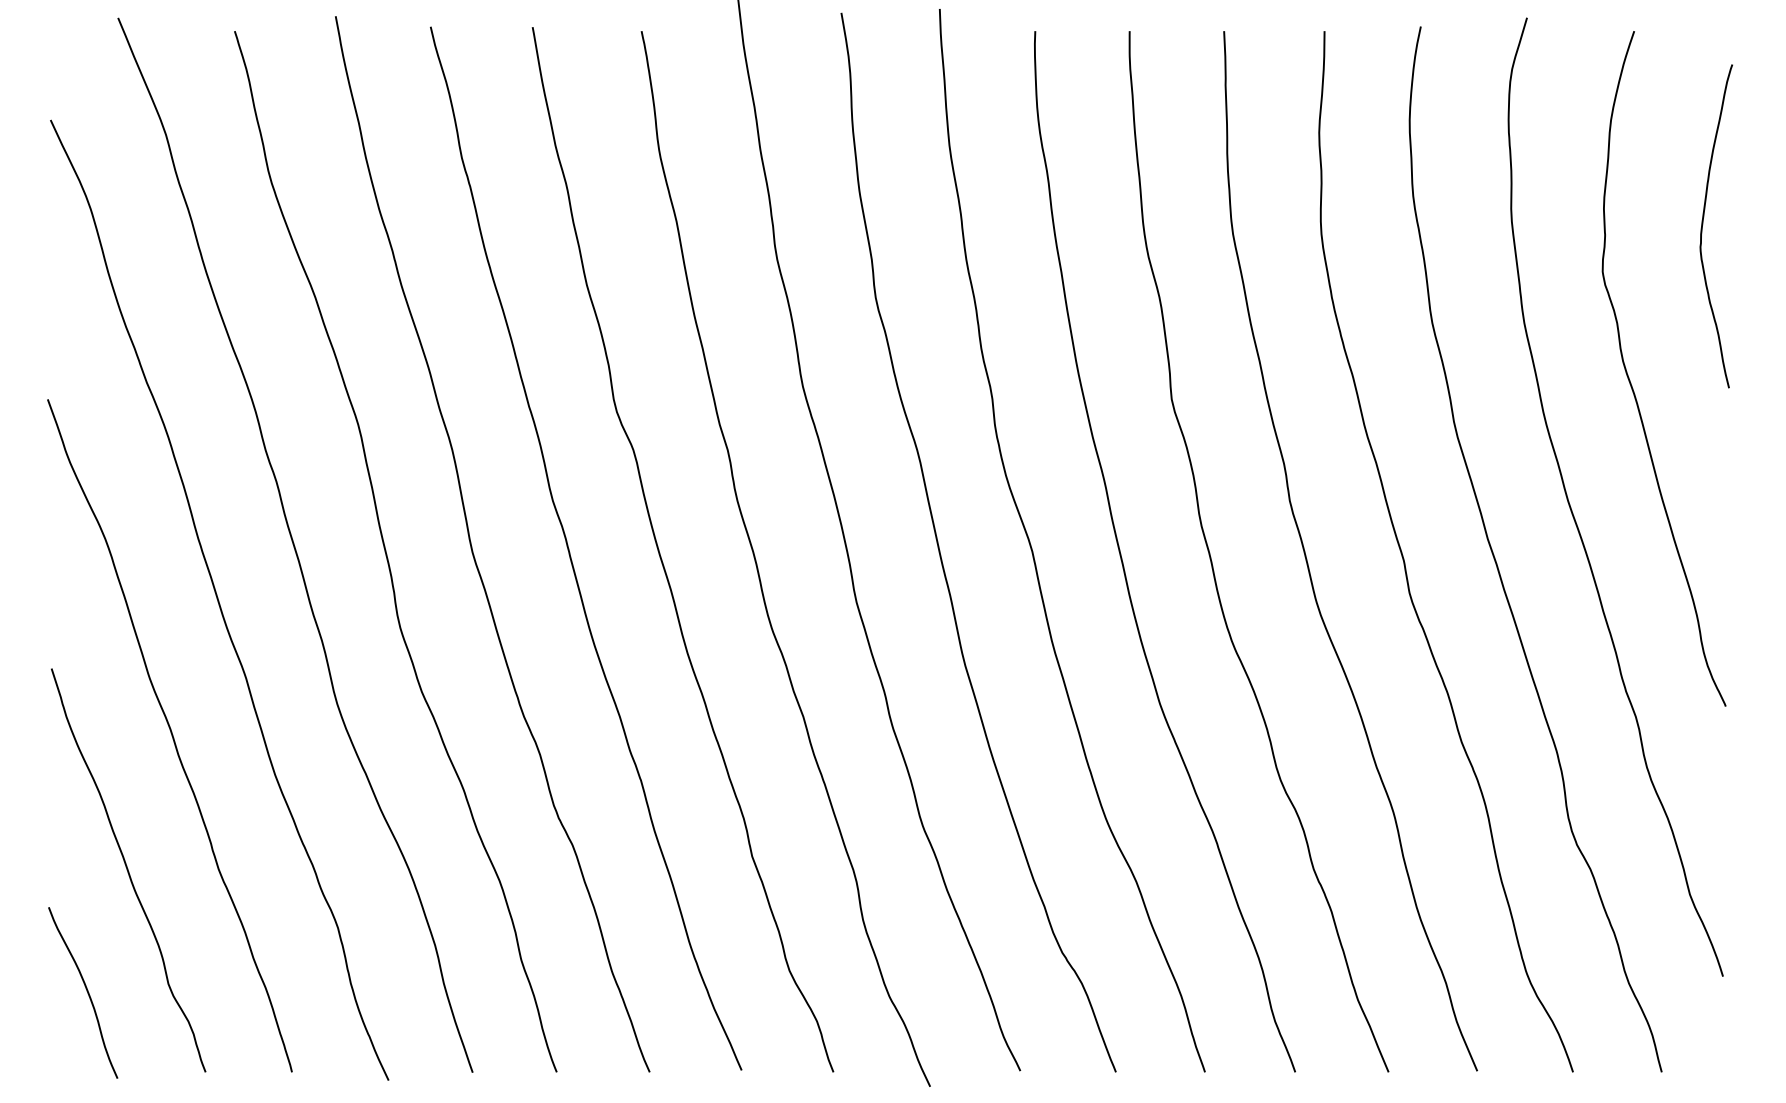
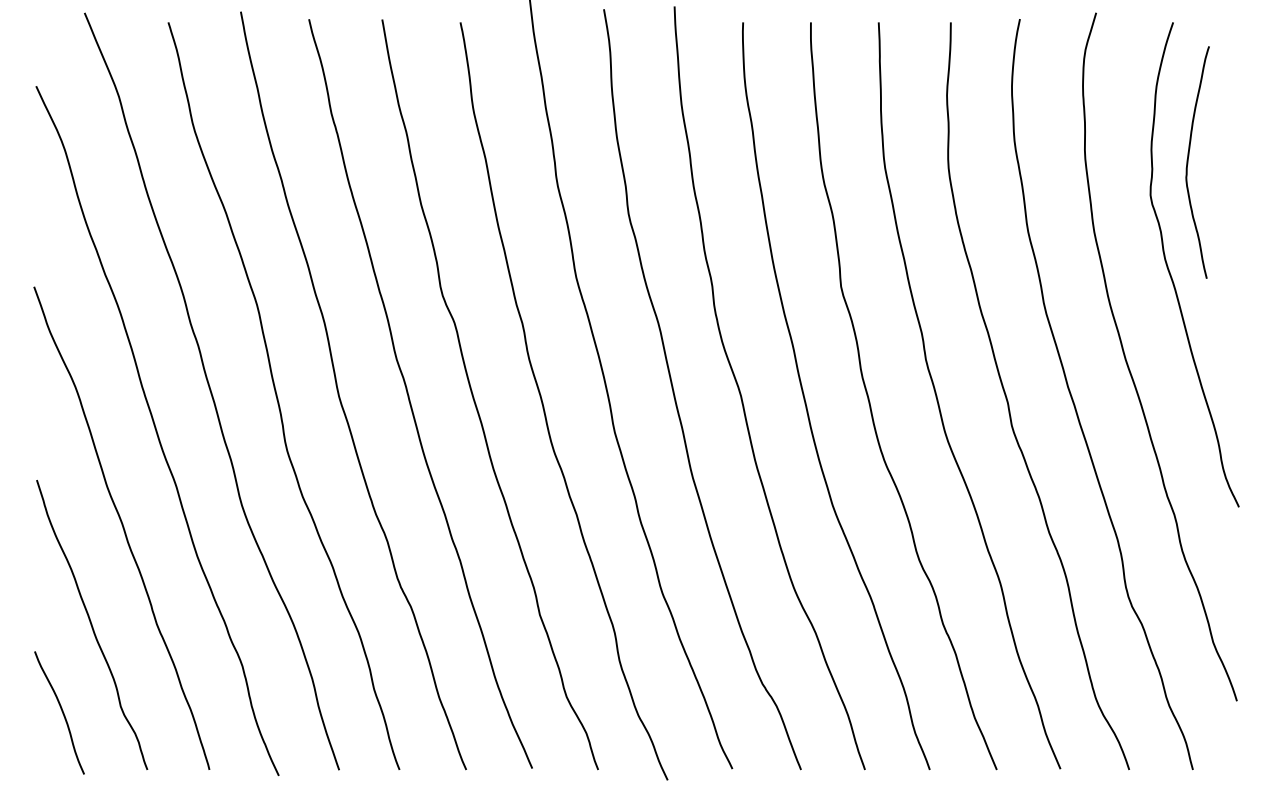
curve: (1703, 224) -> (1188, 161), moved

